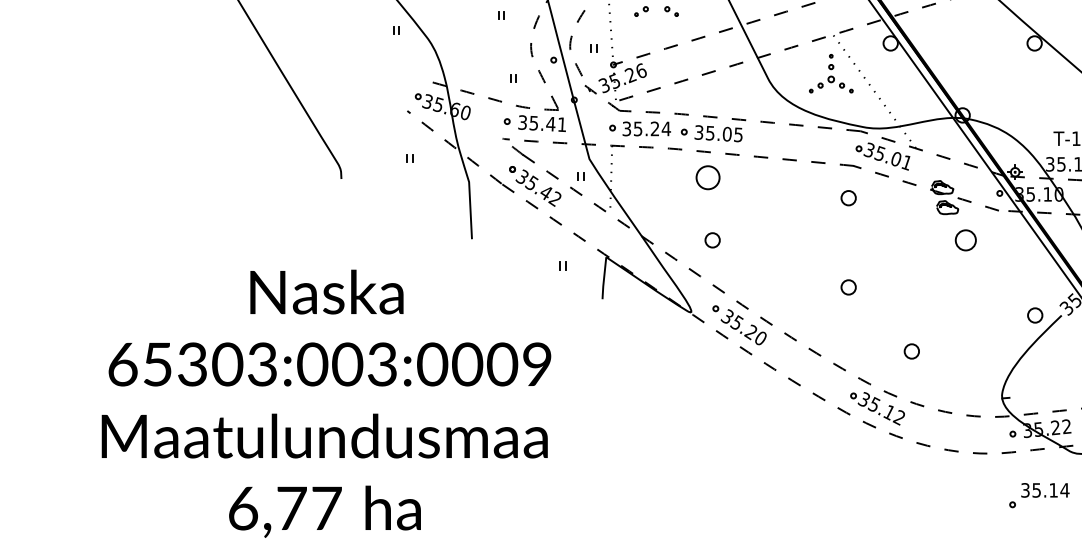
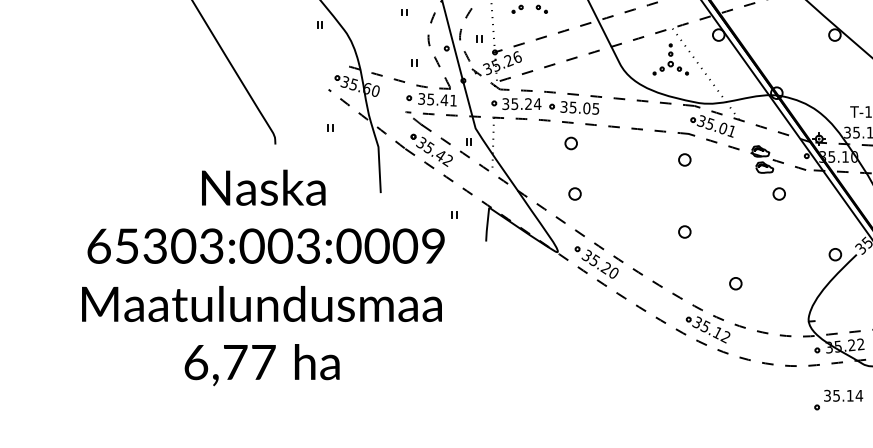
circle: (707, 177) -> (570, 143), size x0.62
circle: (964, 239) -> (778, 193), size x0.71
text: (326, 403) -> (263, 277), moved

